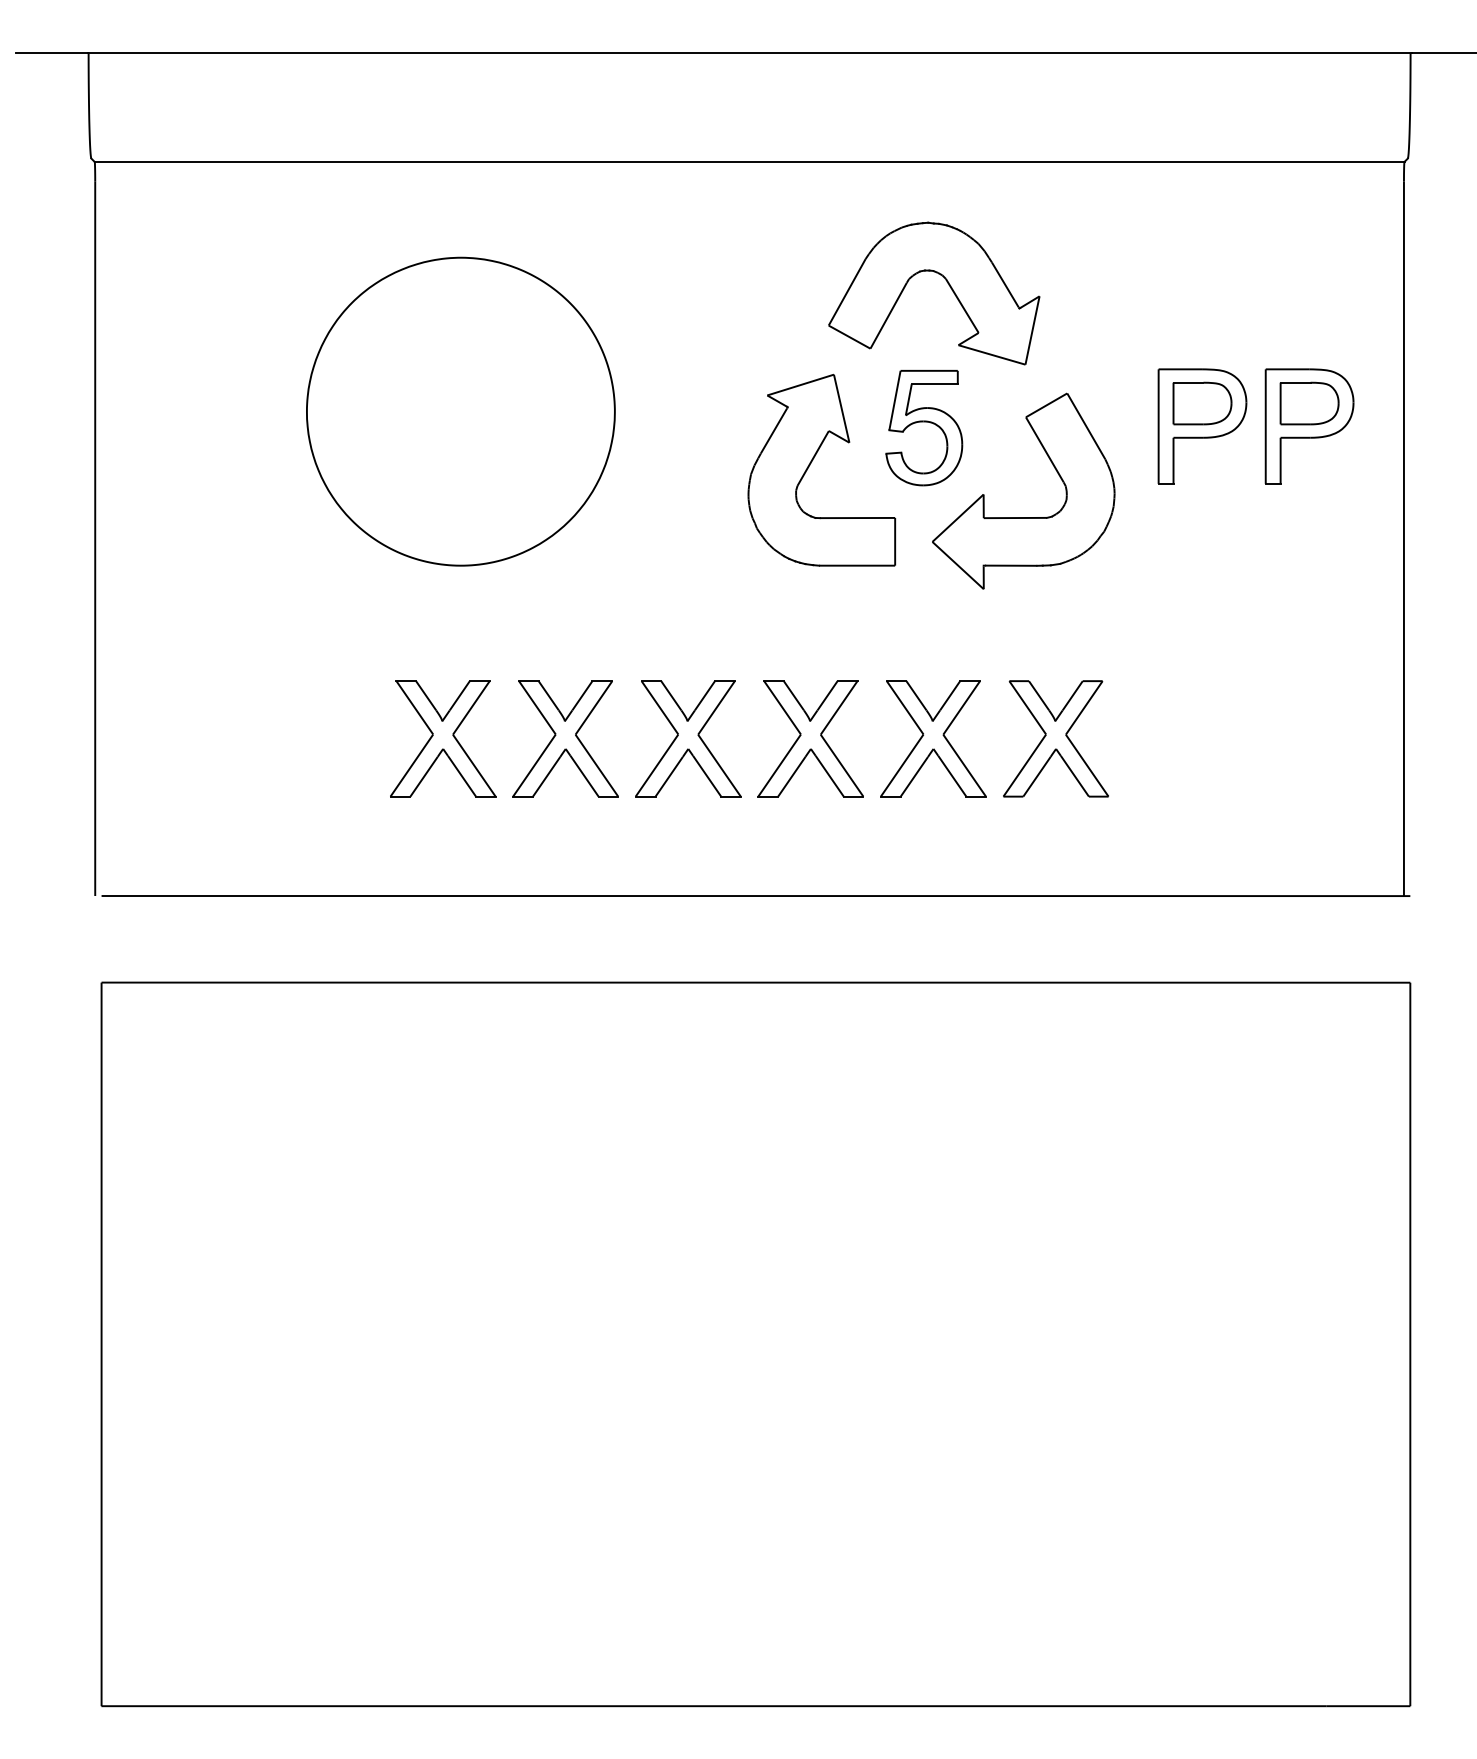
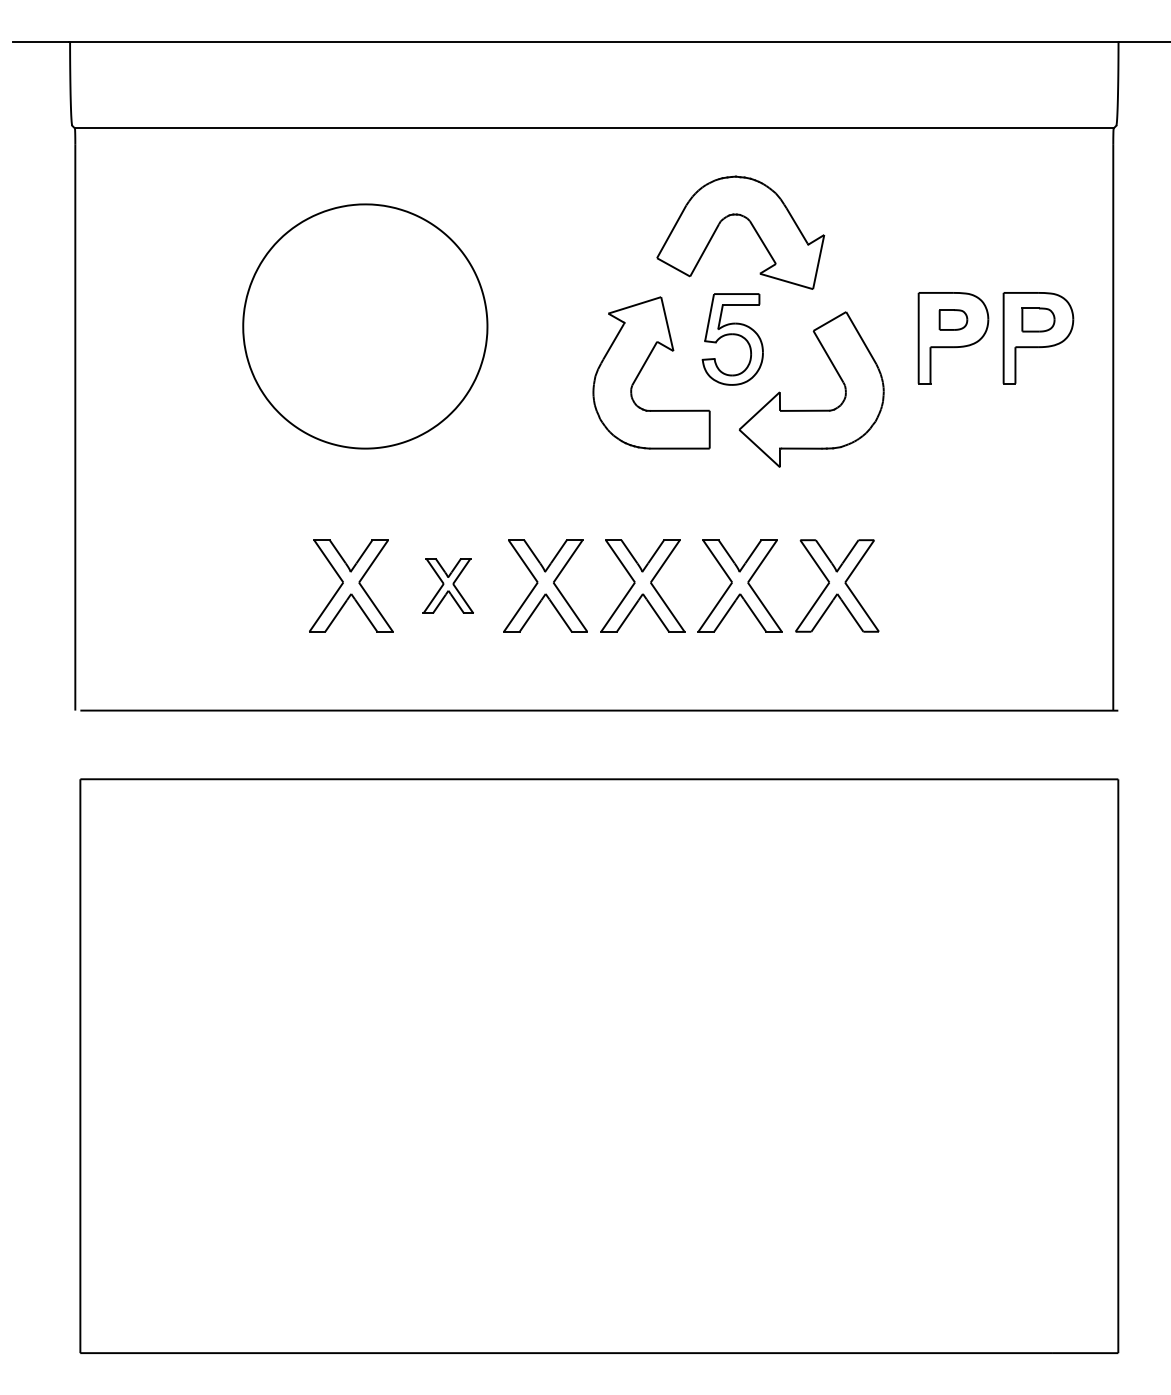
part: (1202, 402) -> (953, 319), size x0.6
part: (1309, 402) -> (1038, 319), size x0.7
part: (565, 738) -> (448, 585), size x0.6

